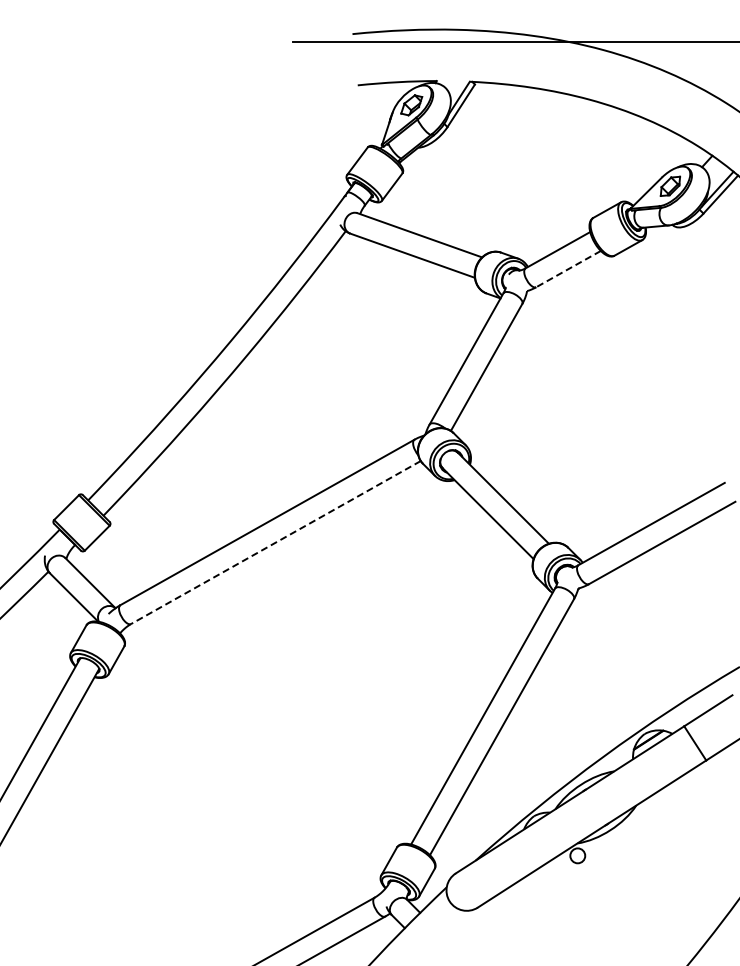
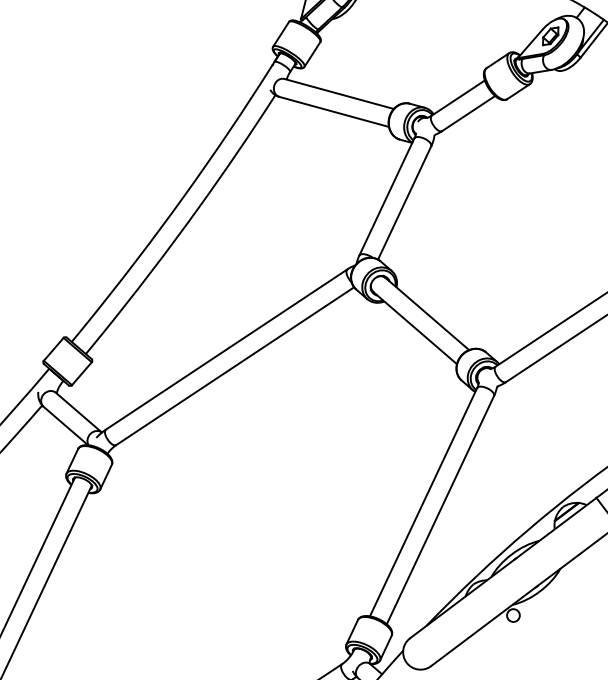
line: (568, 269) -> (468, 113), dashed -> solid
line: (275, 542) -> (234, 366), dashed -> solid

